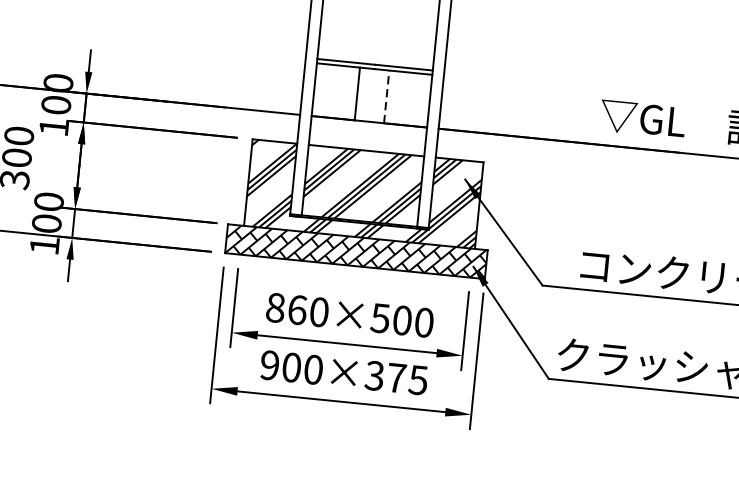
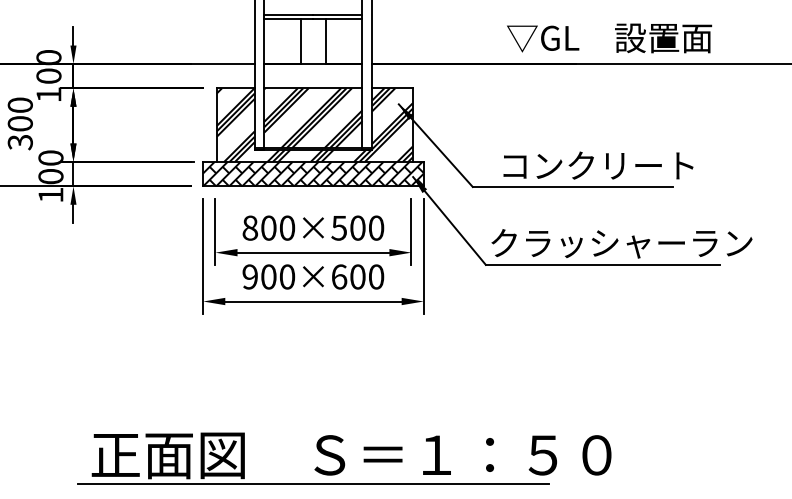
line: (386, 96) -> (325, 41), dashed -> solid
text: (297, 309) -> (268, 227), 860×500 -> 800×500
text: (396, 377) -> (357, 276), 900×375 -> 900×600

